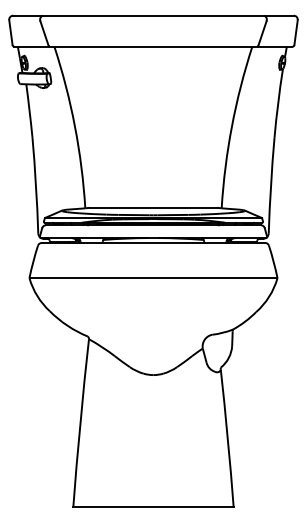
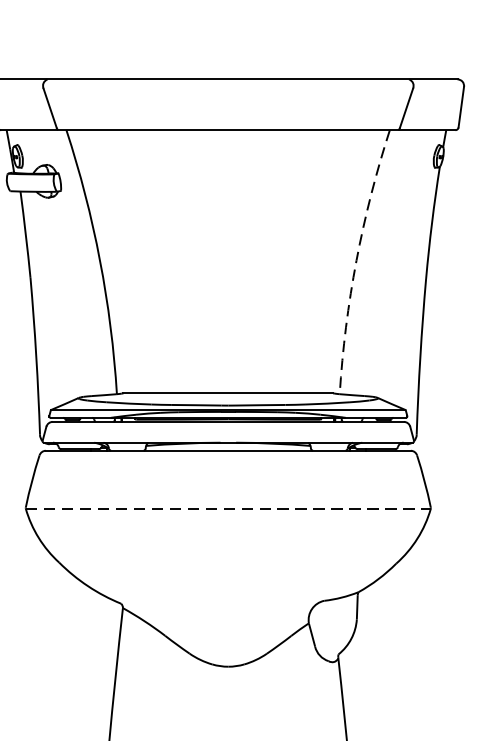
arc: (231, 126) -> (355, 260), solid -> dashed
line: (153, 278) -> (228, 508), solid -> dashed

